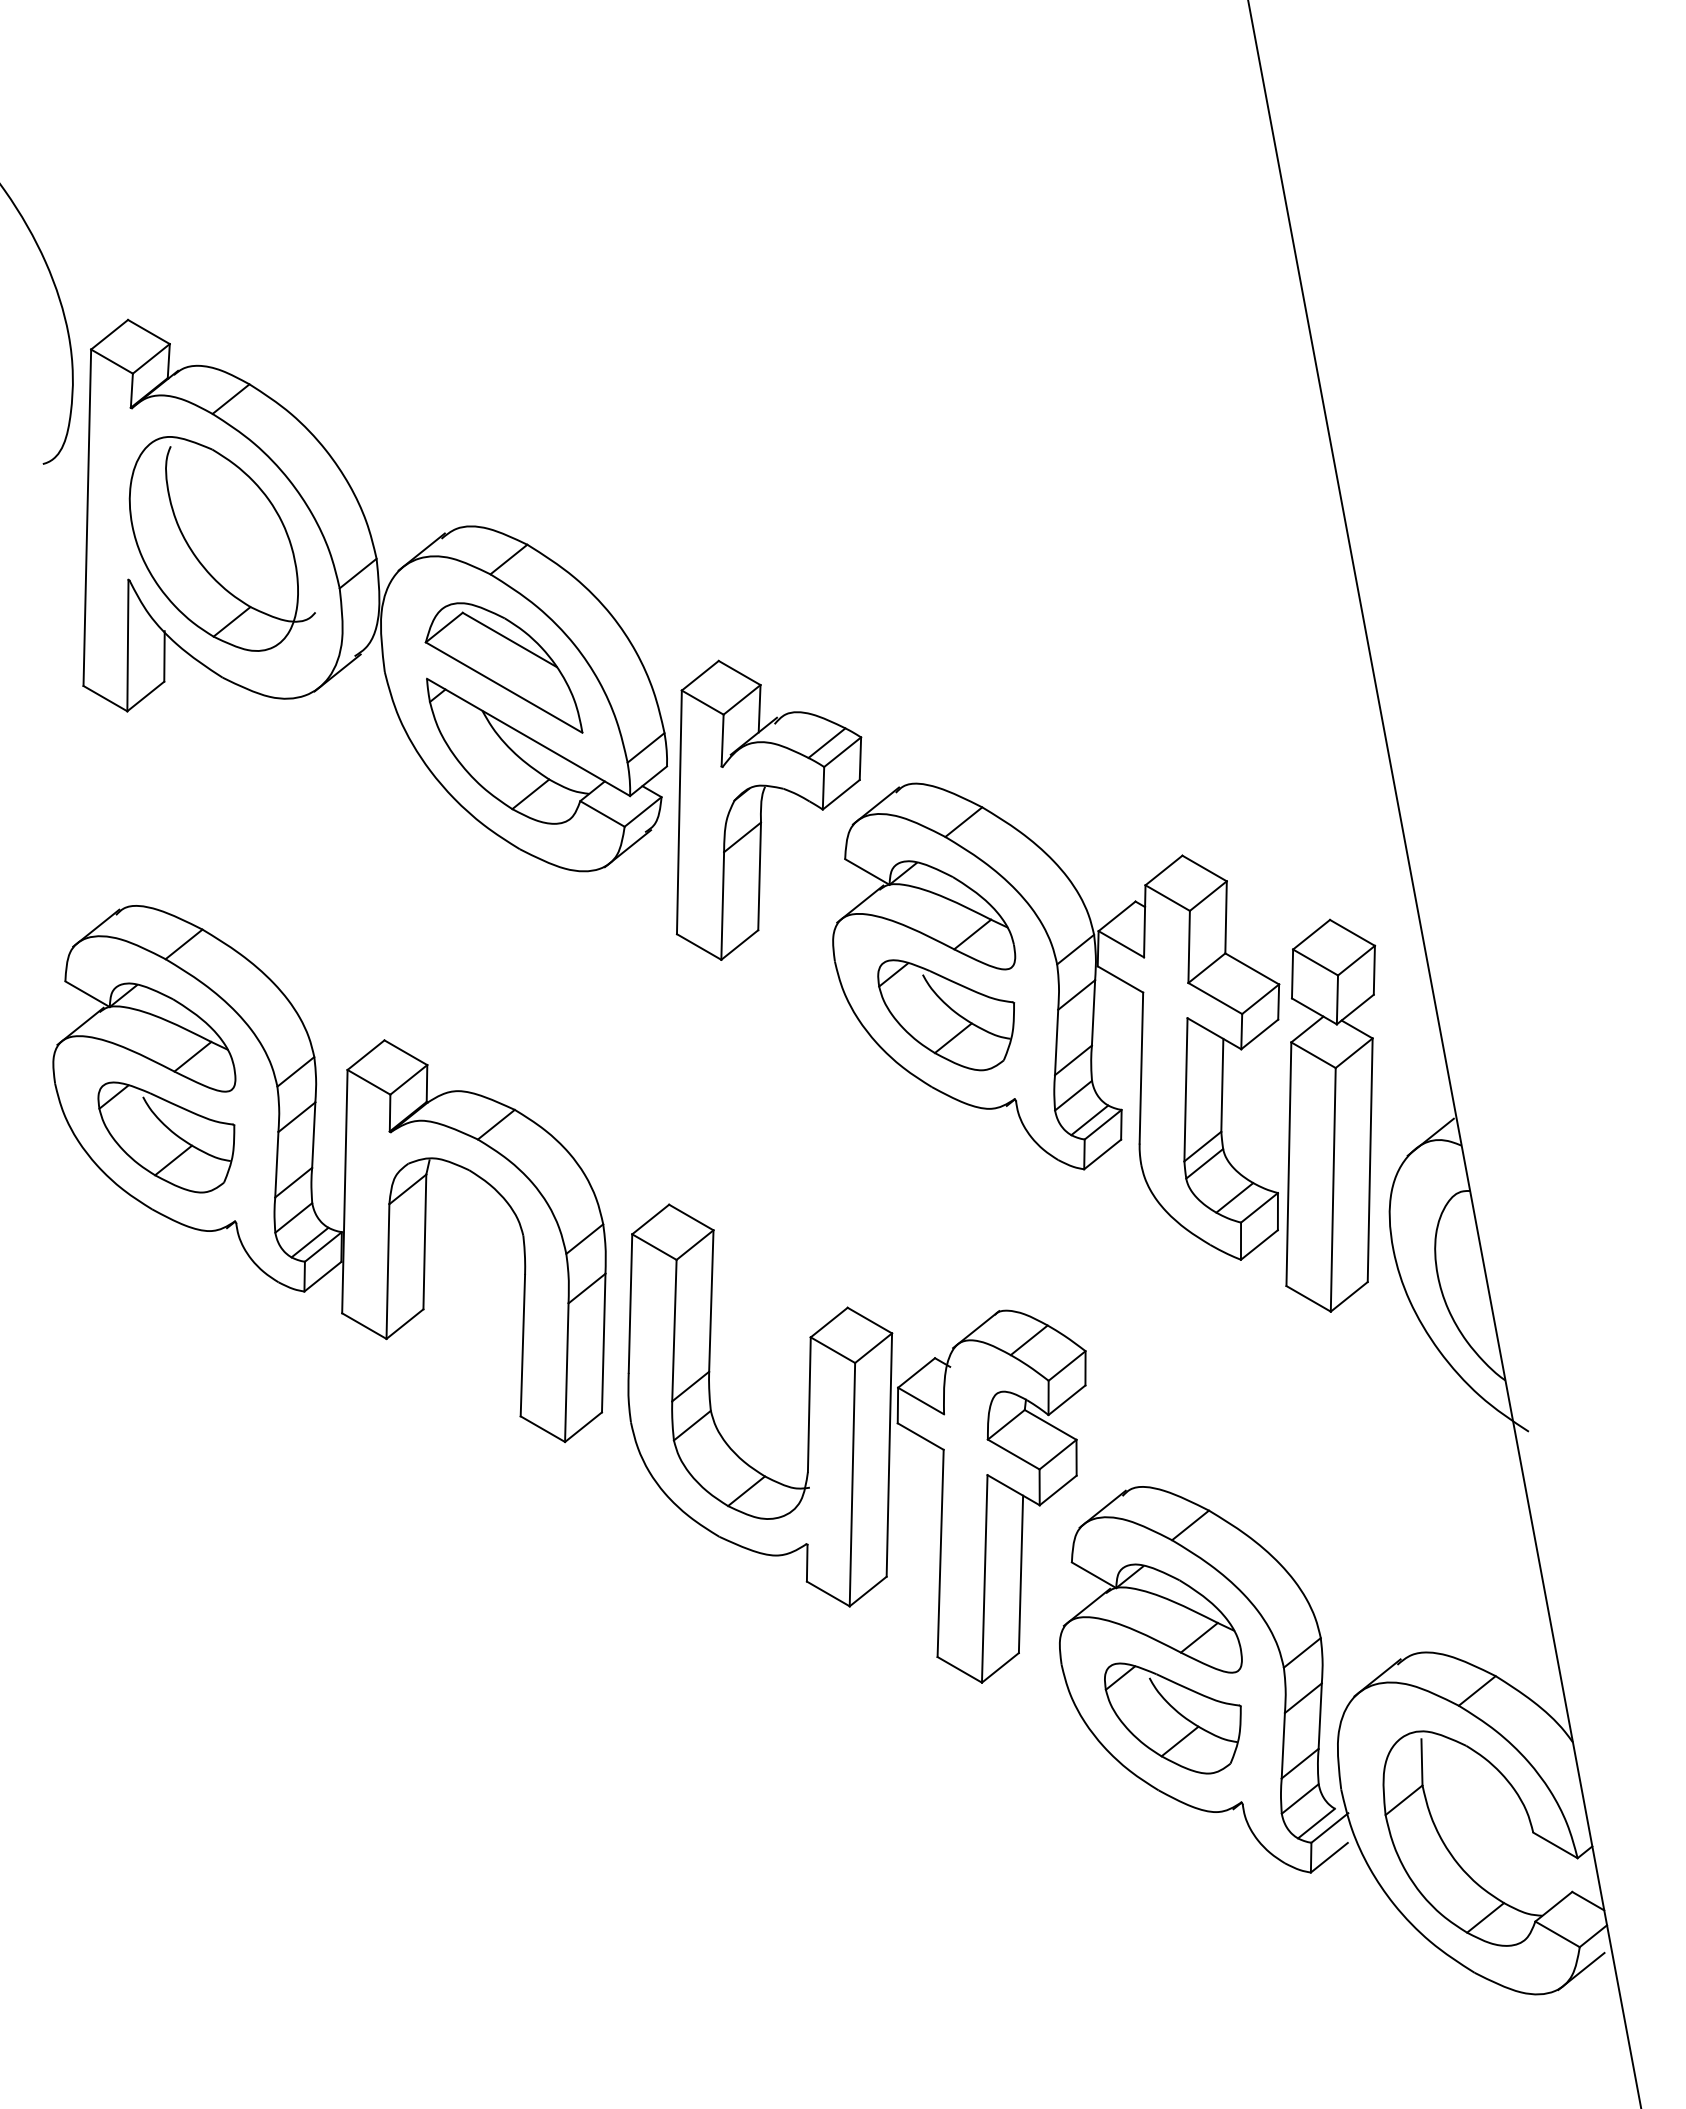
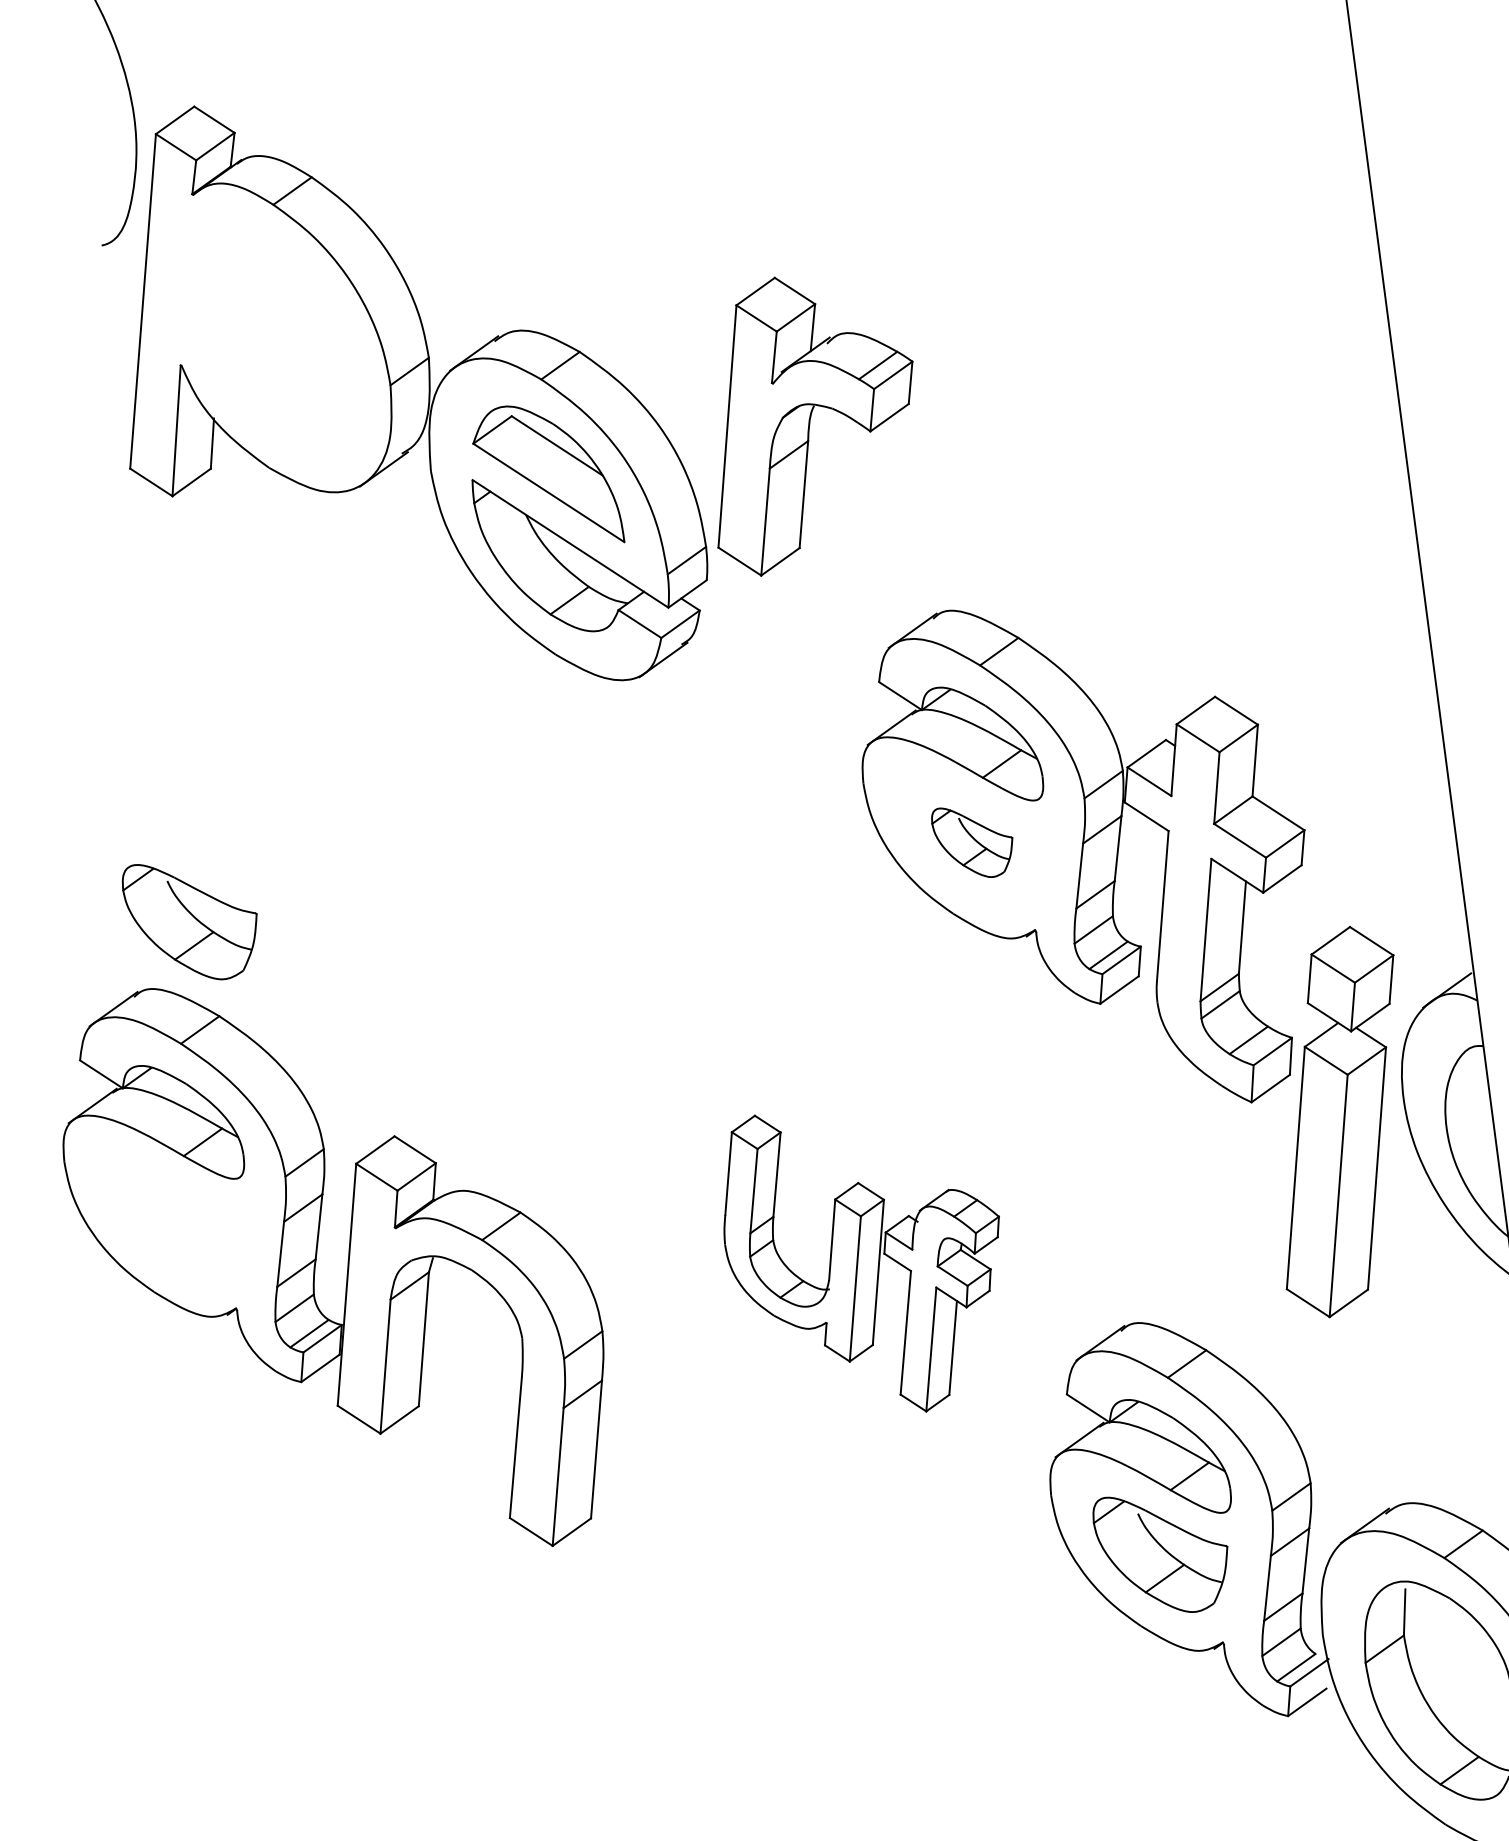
part: (221, 543) -> (275, 334), removed
part: (762, 806) -> (810, 425), moved
part: (946, 1015) -> (971, 843), size x0.6
part: (1330, 1115) -> (1339, 1121), moved
part: (344, 1174) -> (347, 1267), moved
part: (856, 1443) -> (858, 1264), size x0.6

